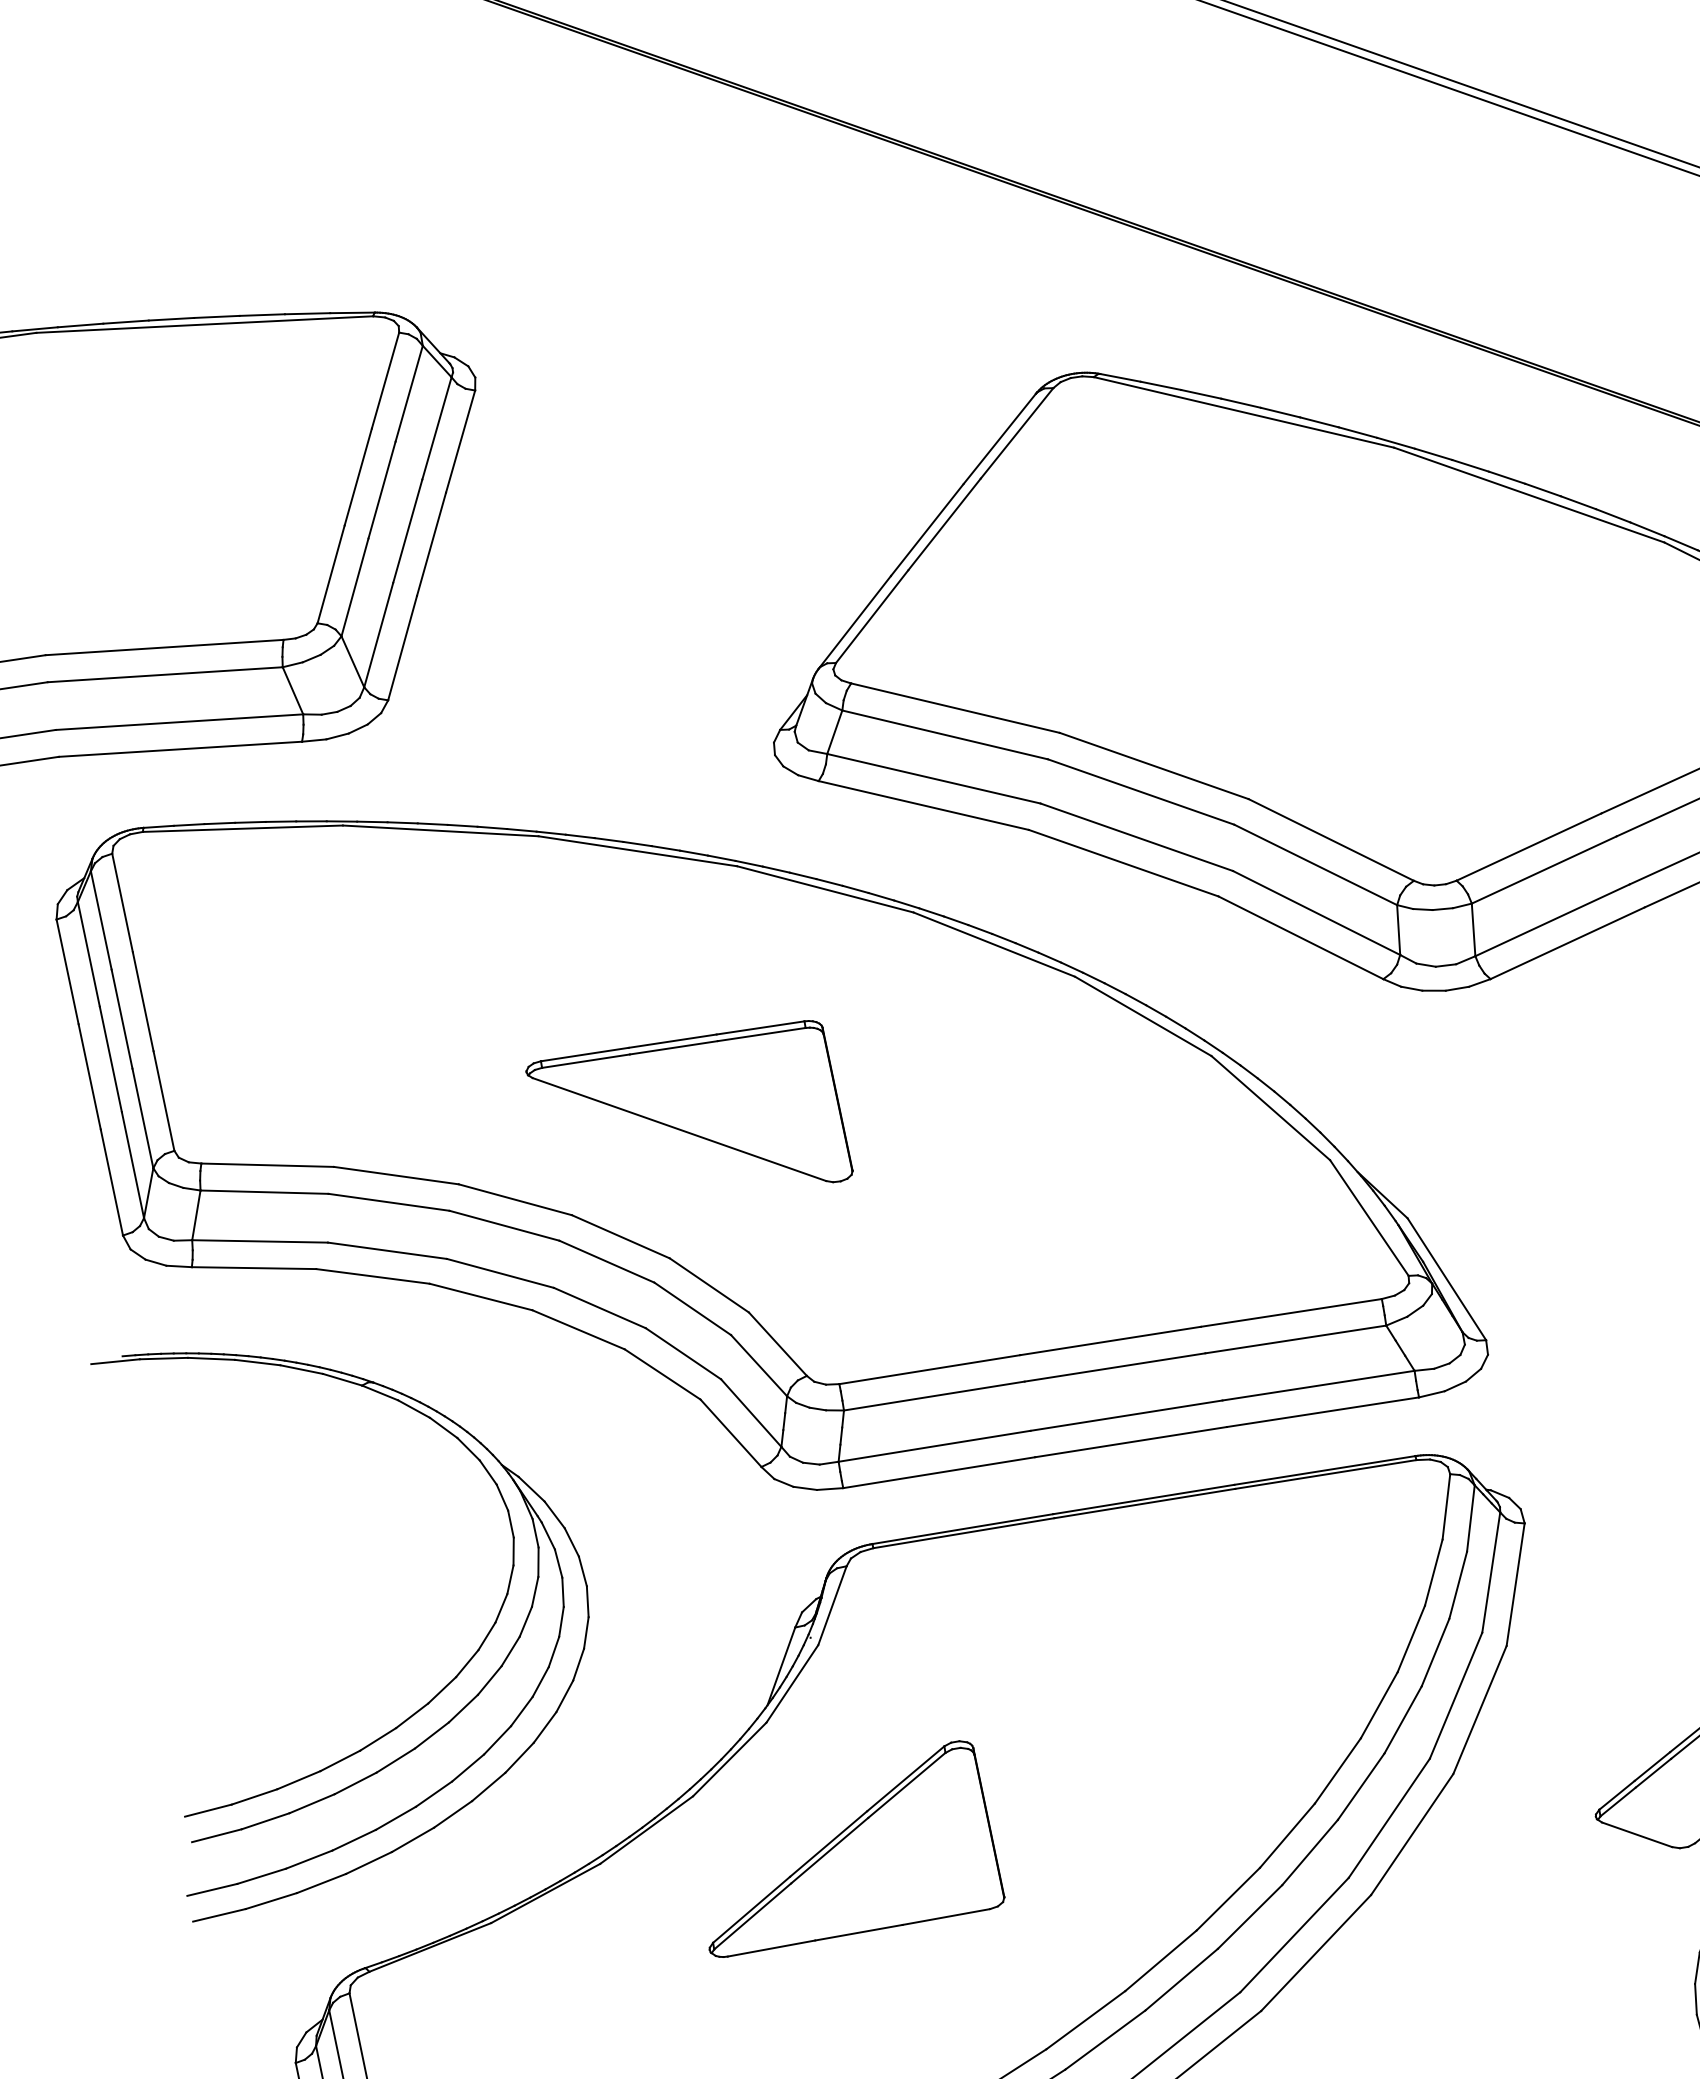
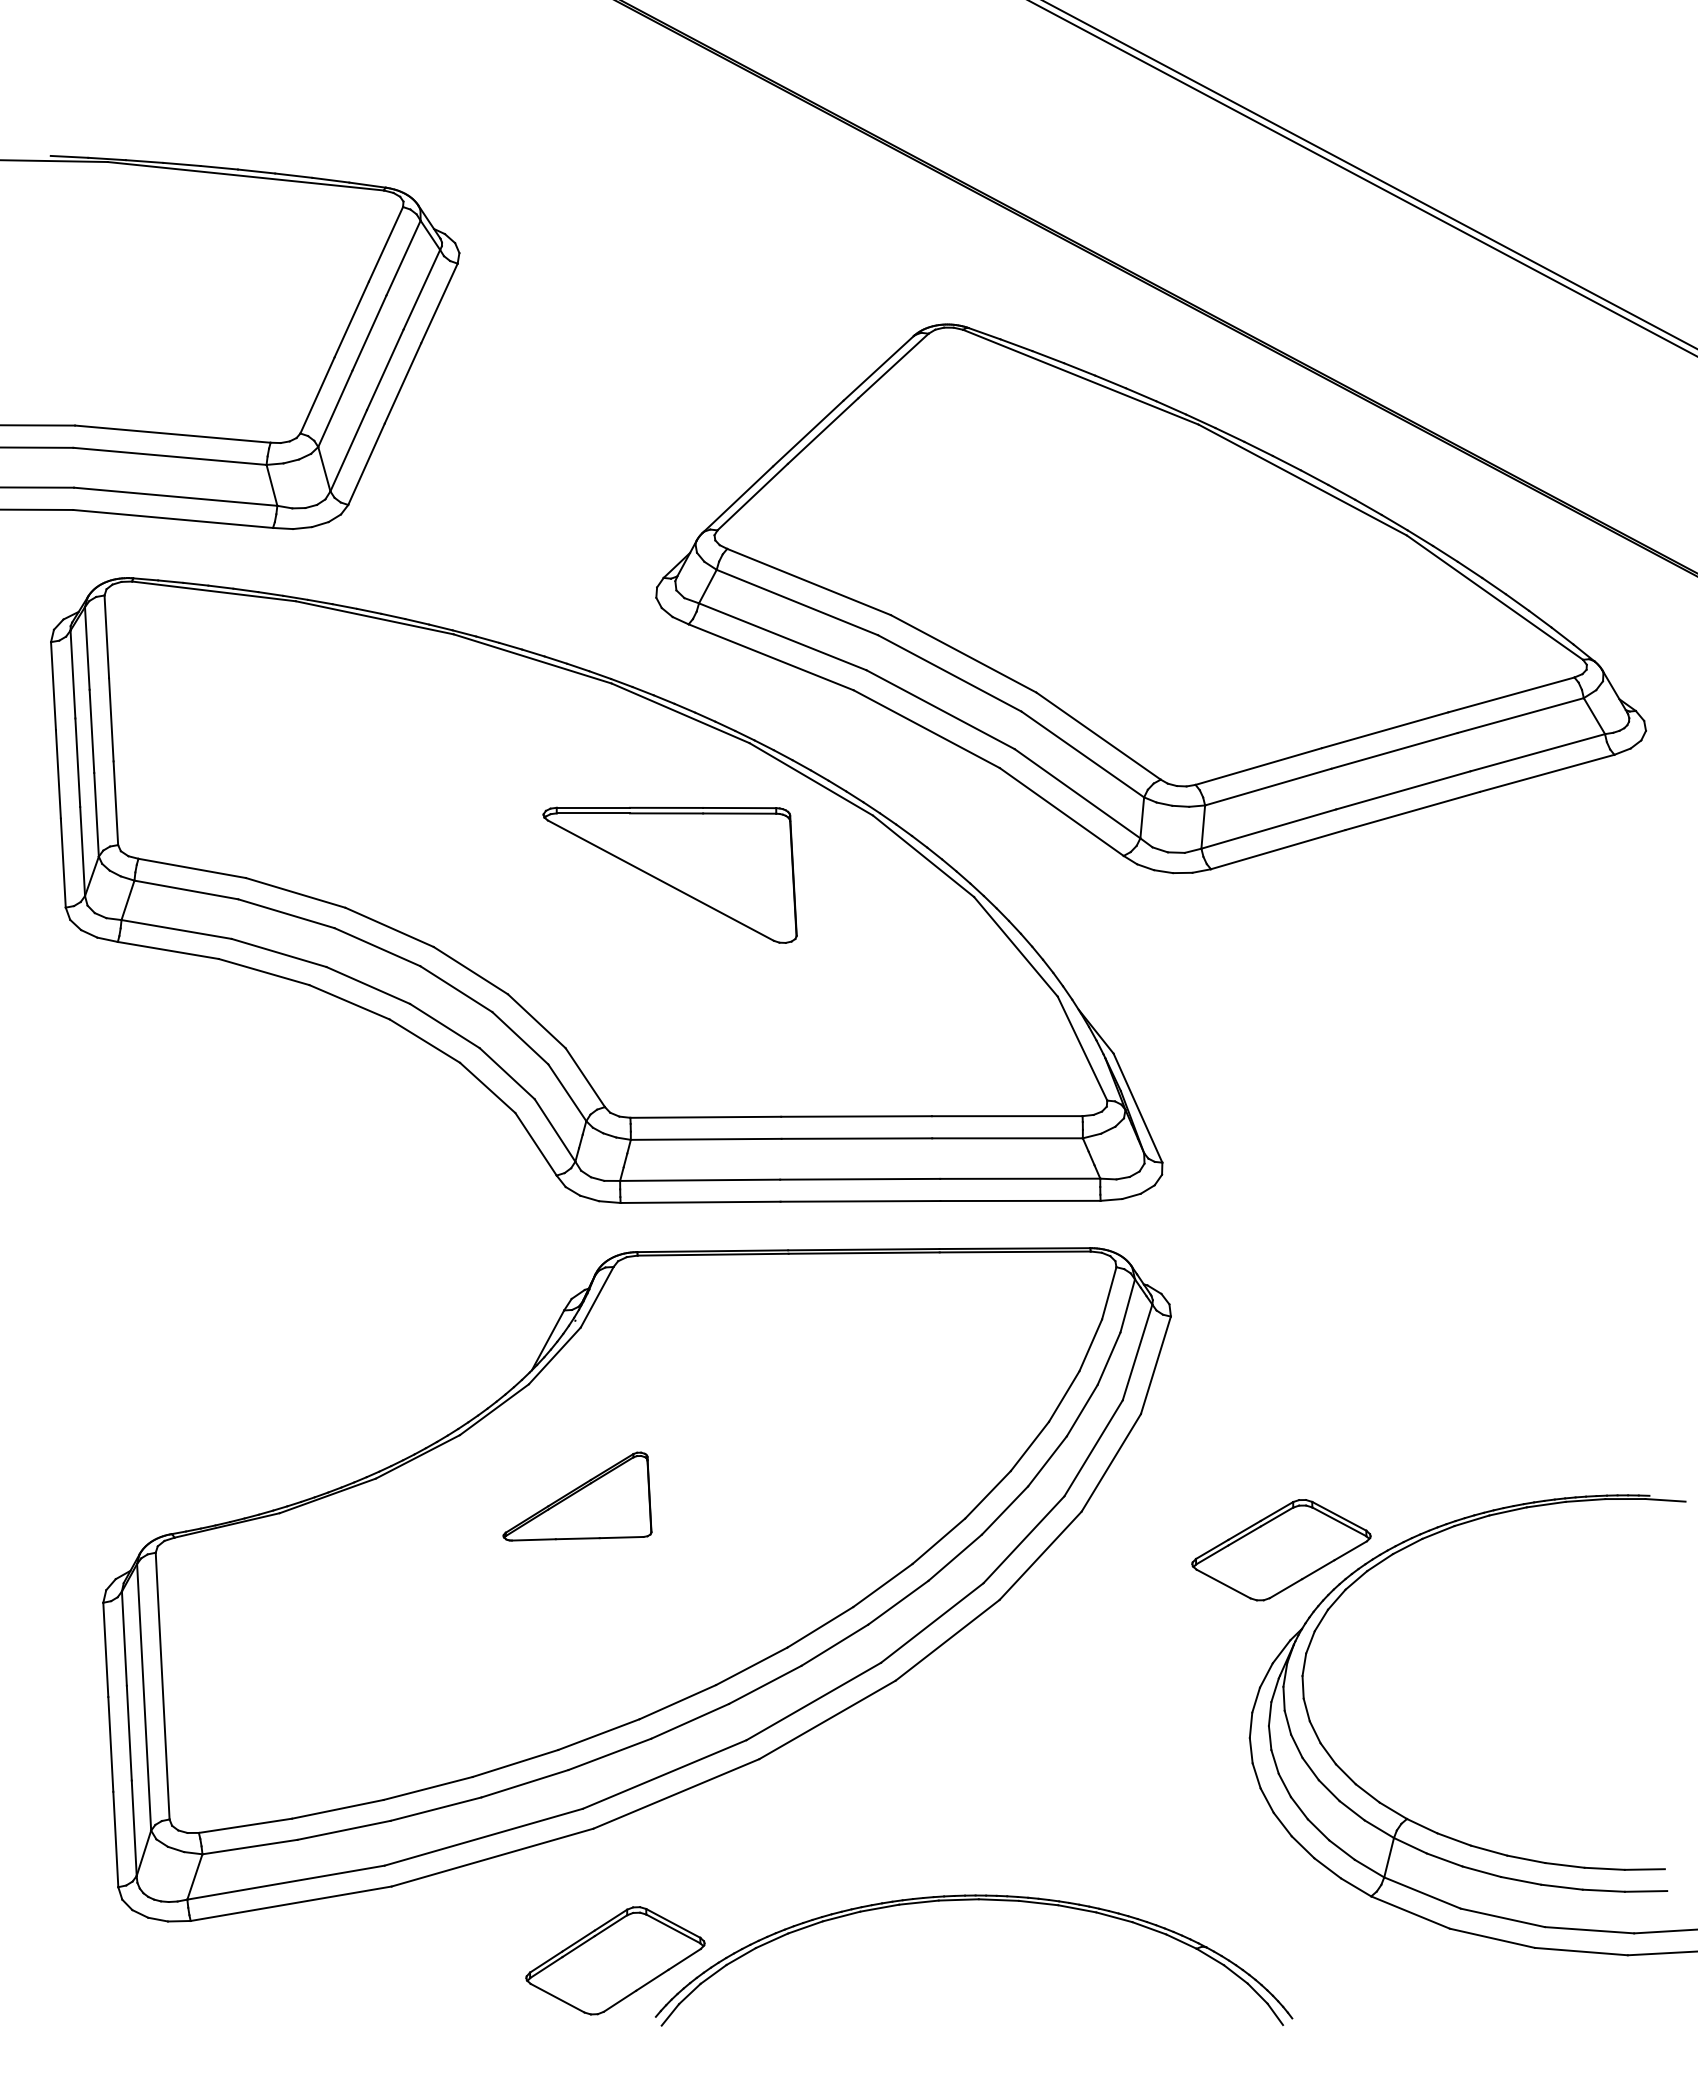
part: (688, 1120) -> (669, 874), moved
part: (438, 1692) -> (265, 1318), removed
part: (845, 1848) -> (577, 1496), size x0.6

